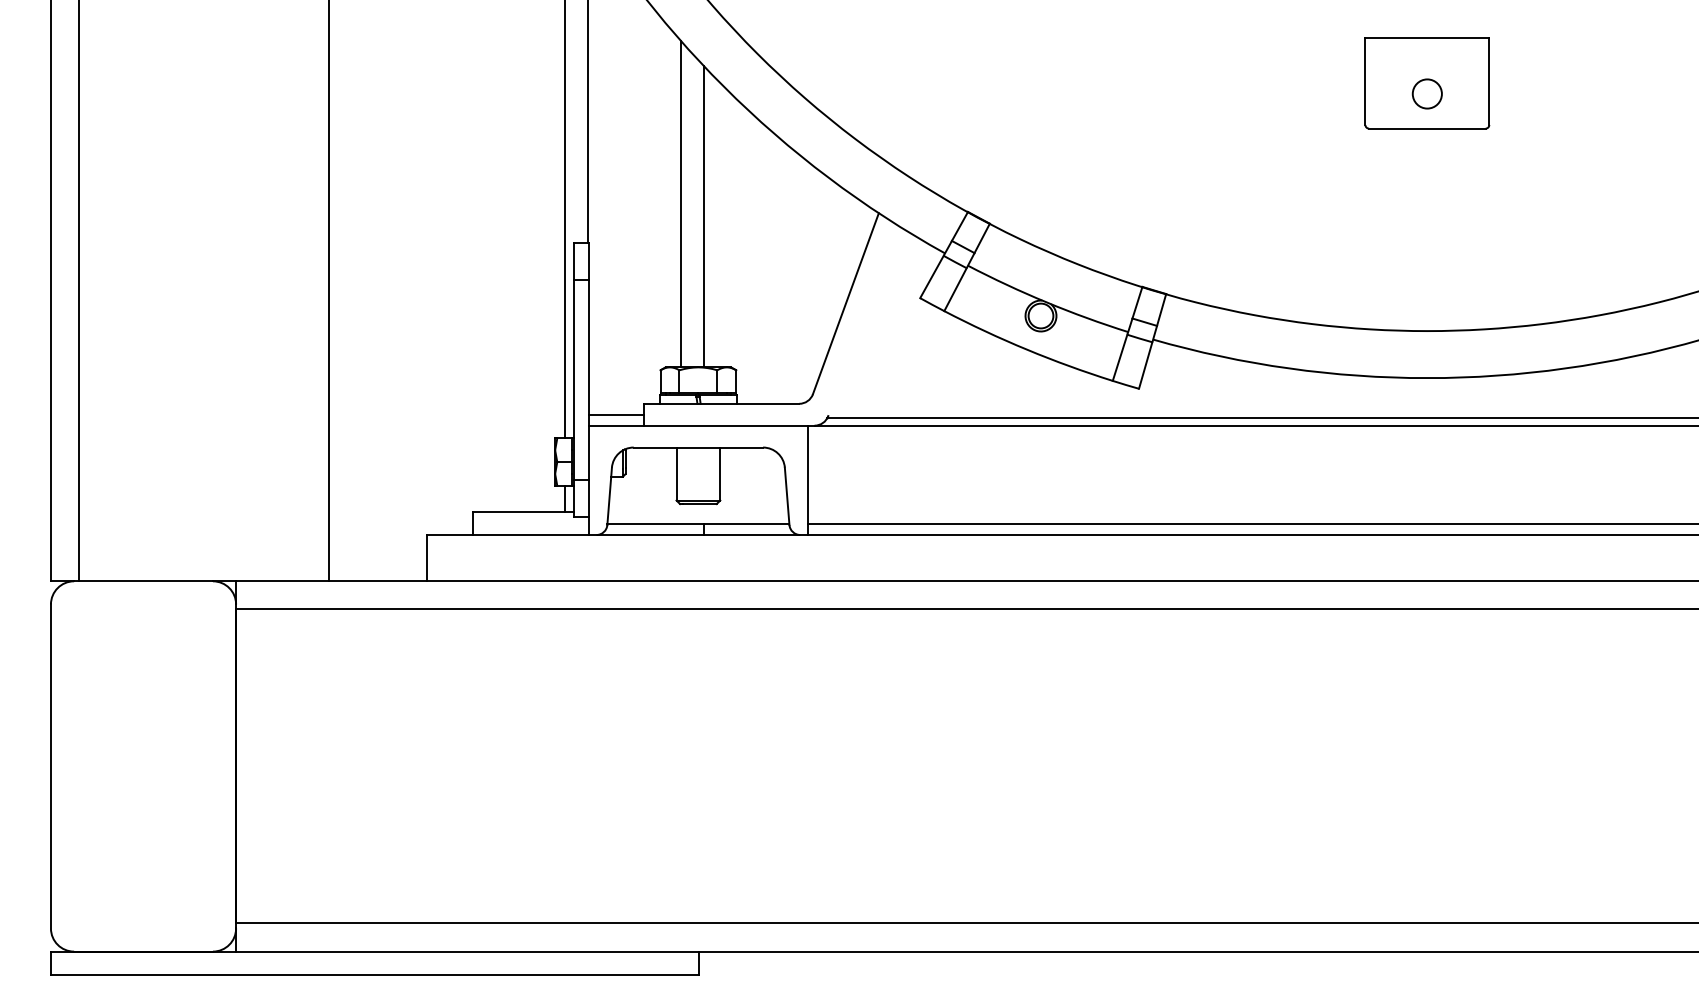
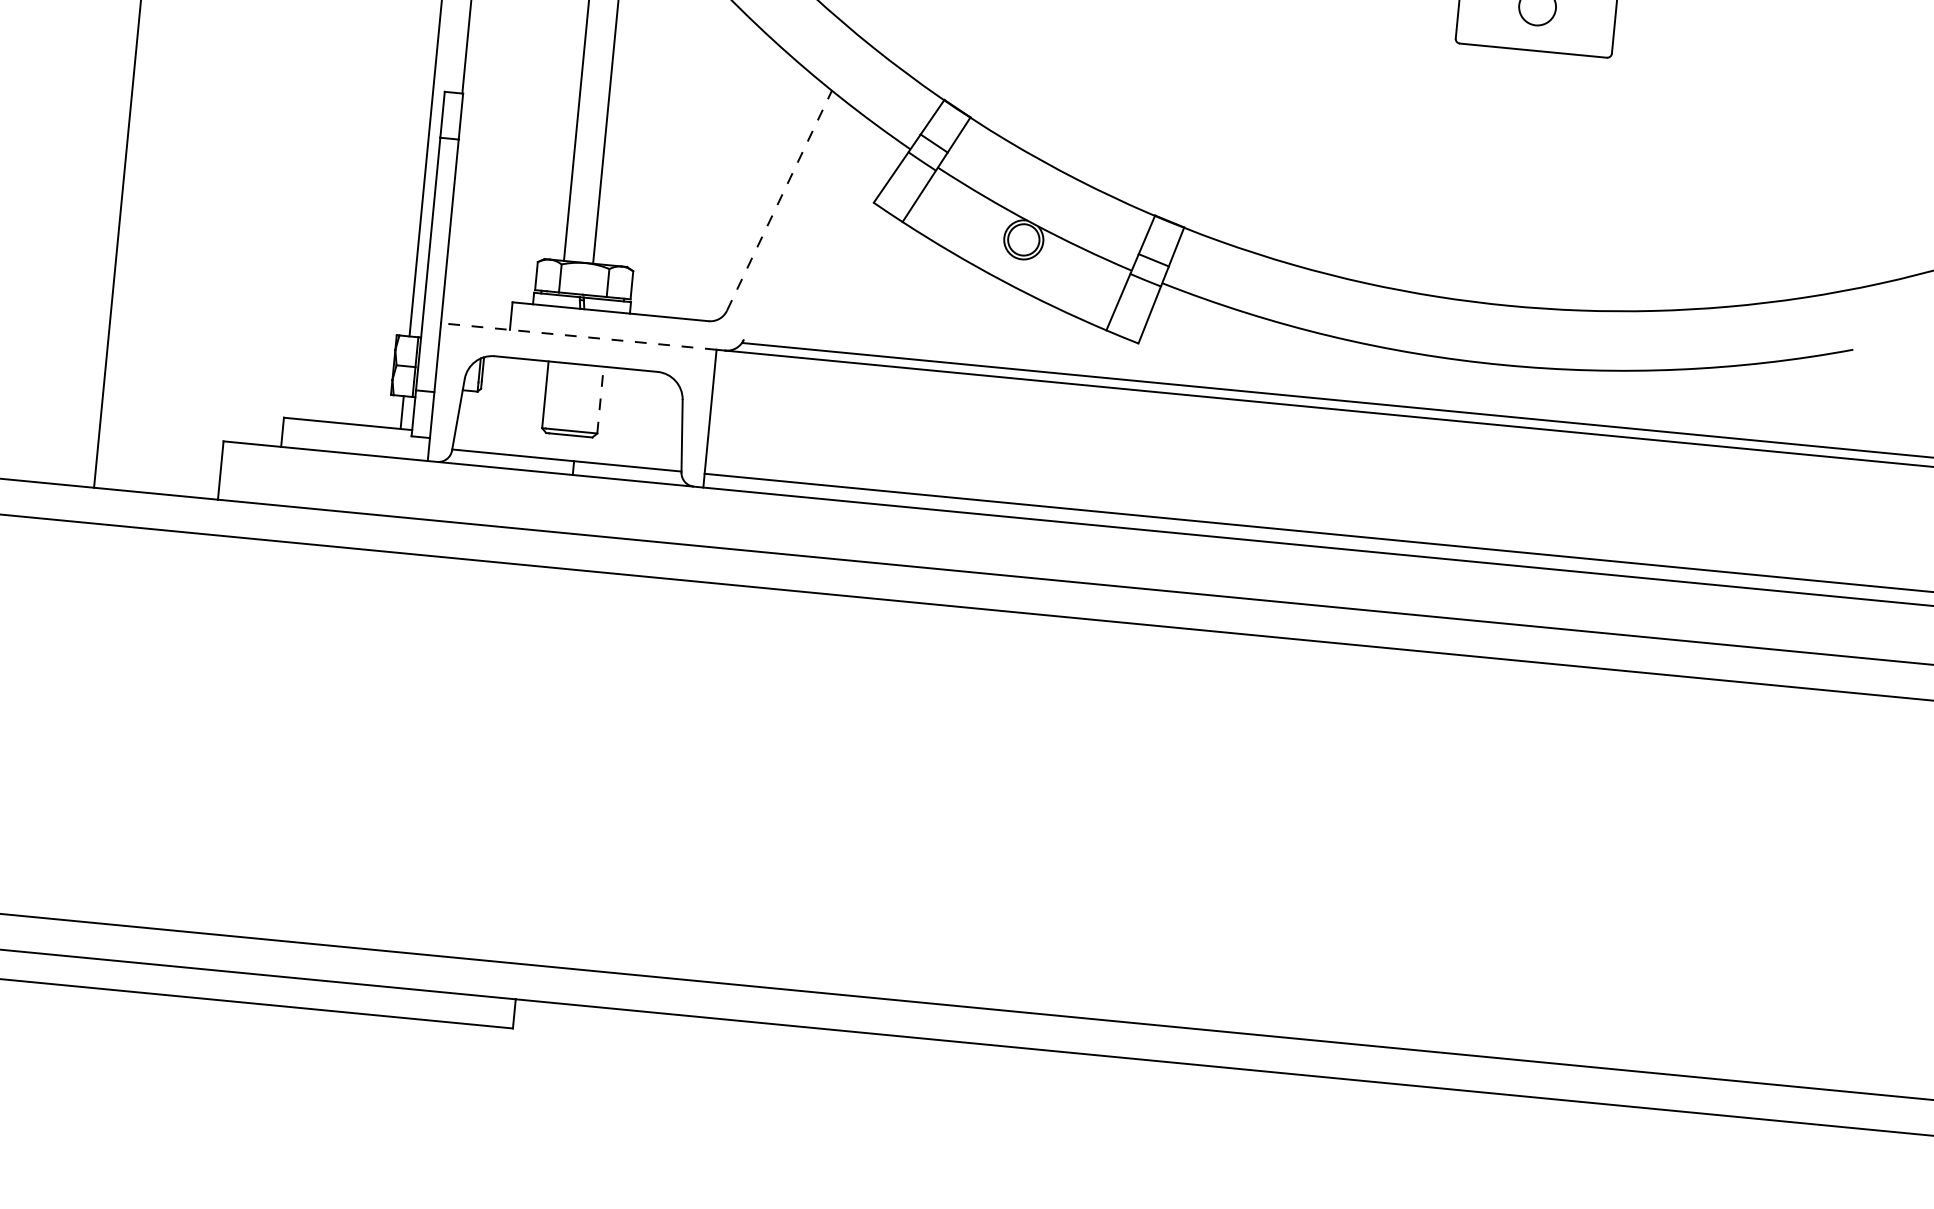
line: (846, 303) -> (780, 200), solid -> dashed
line: (616, 414) -> (476, 312), removed
line: (697, 425) -> (577, 336), solid -> dashed
line: (720, 473) -> (600, 399), solid -> dashed

